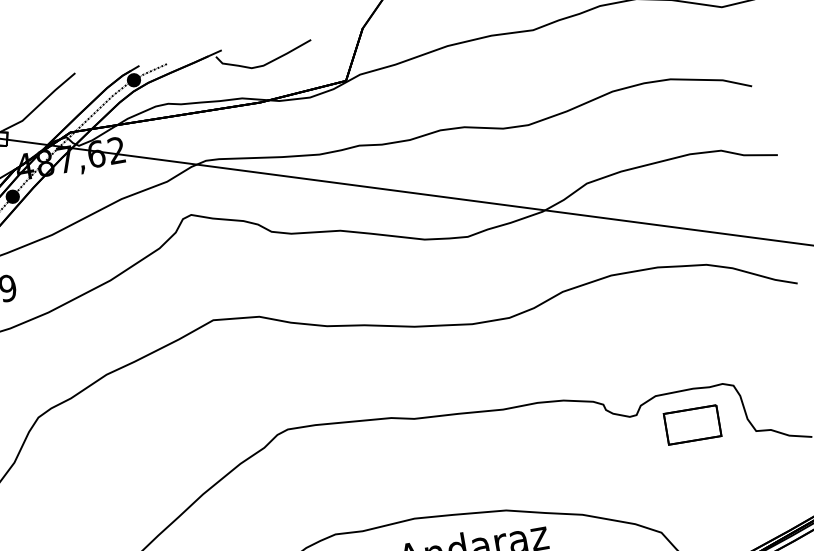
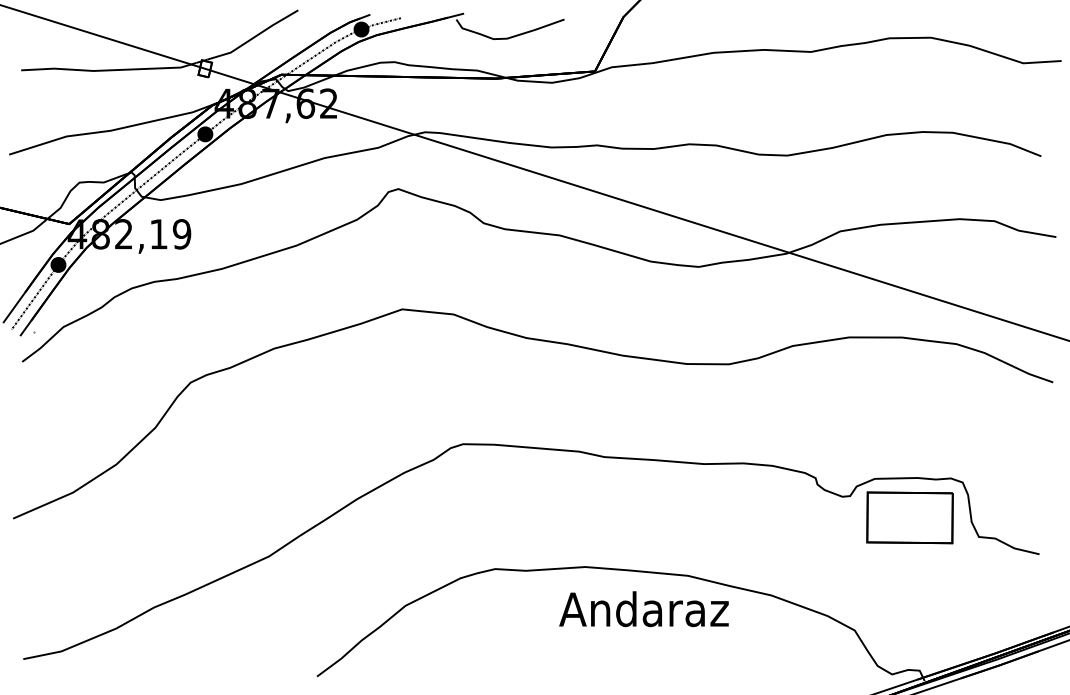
part: (692, 424) -> (909, 517), size x1.43

